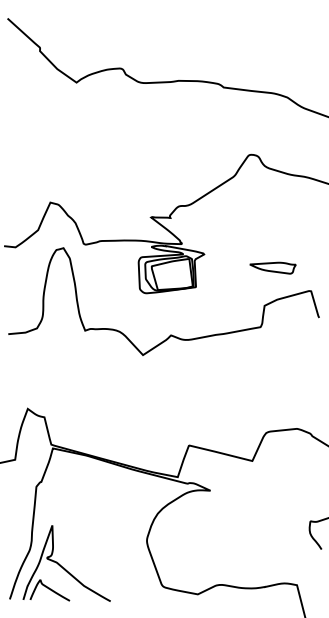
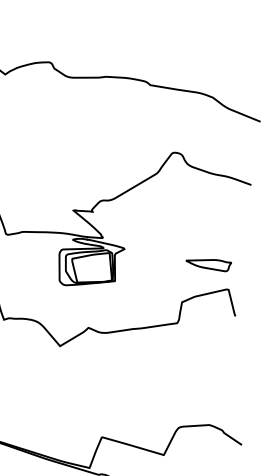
part: (272, 267) -> (208, 264), moved

